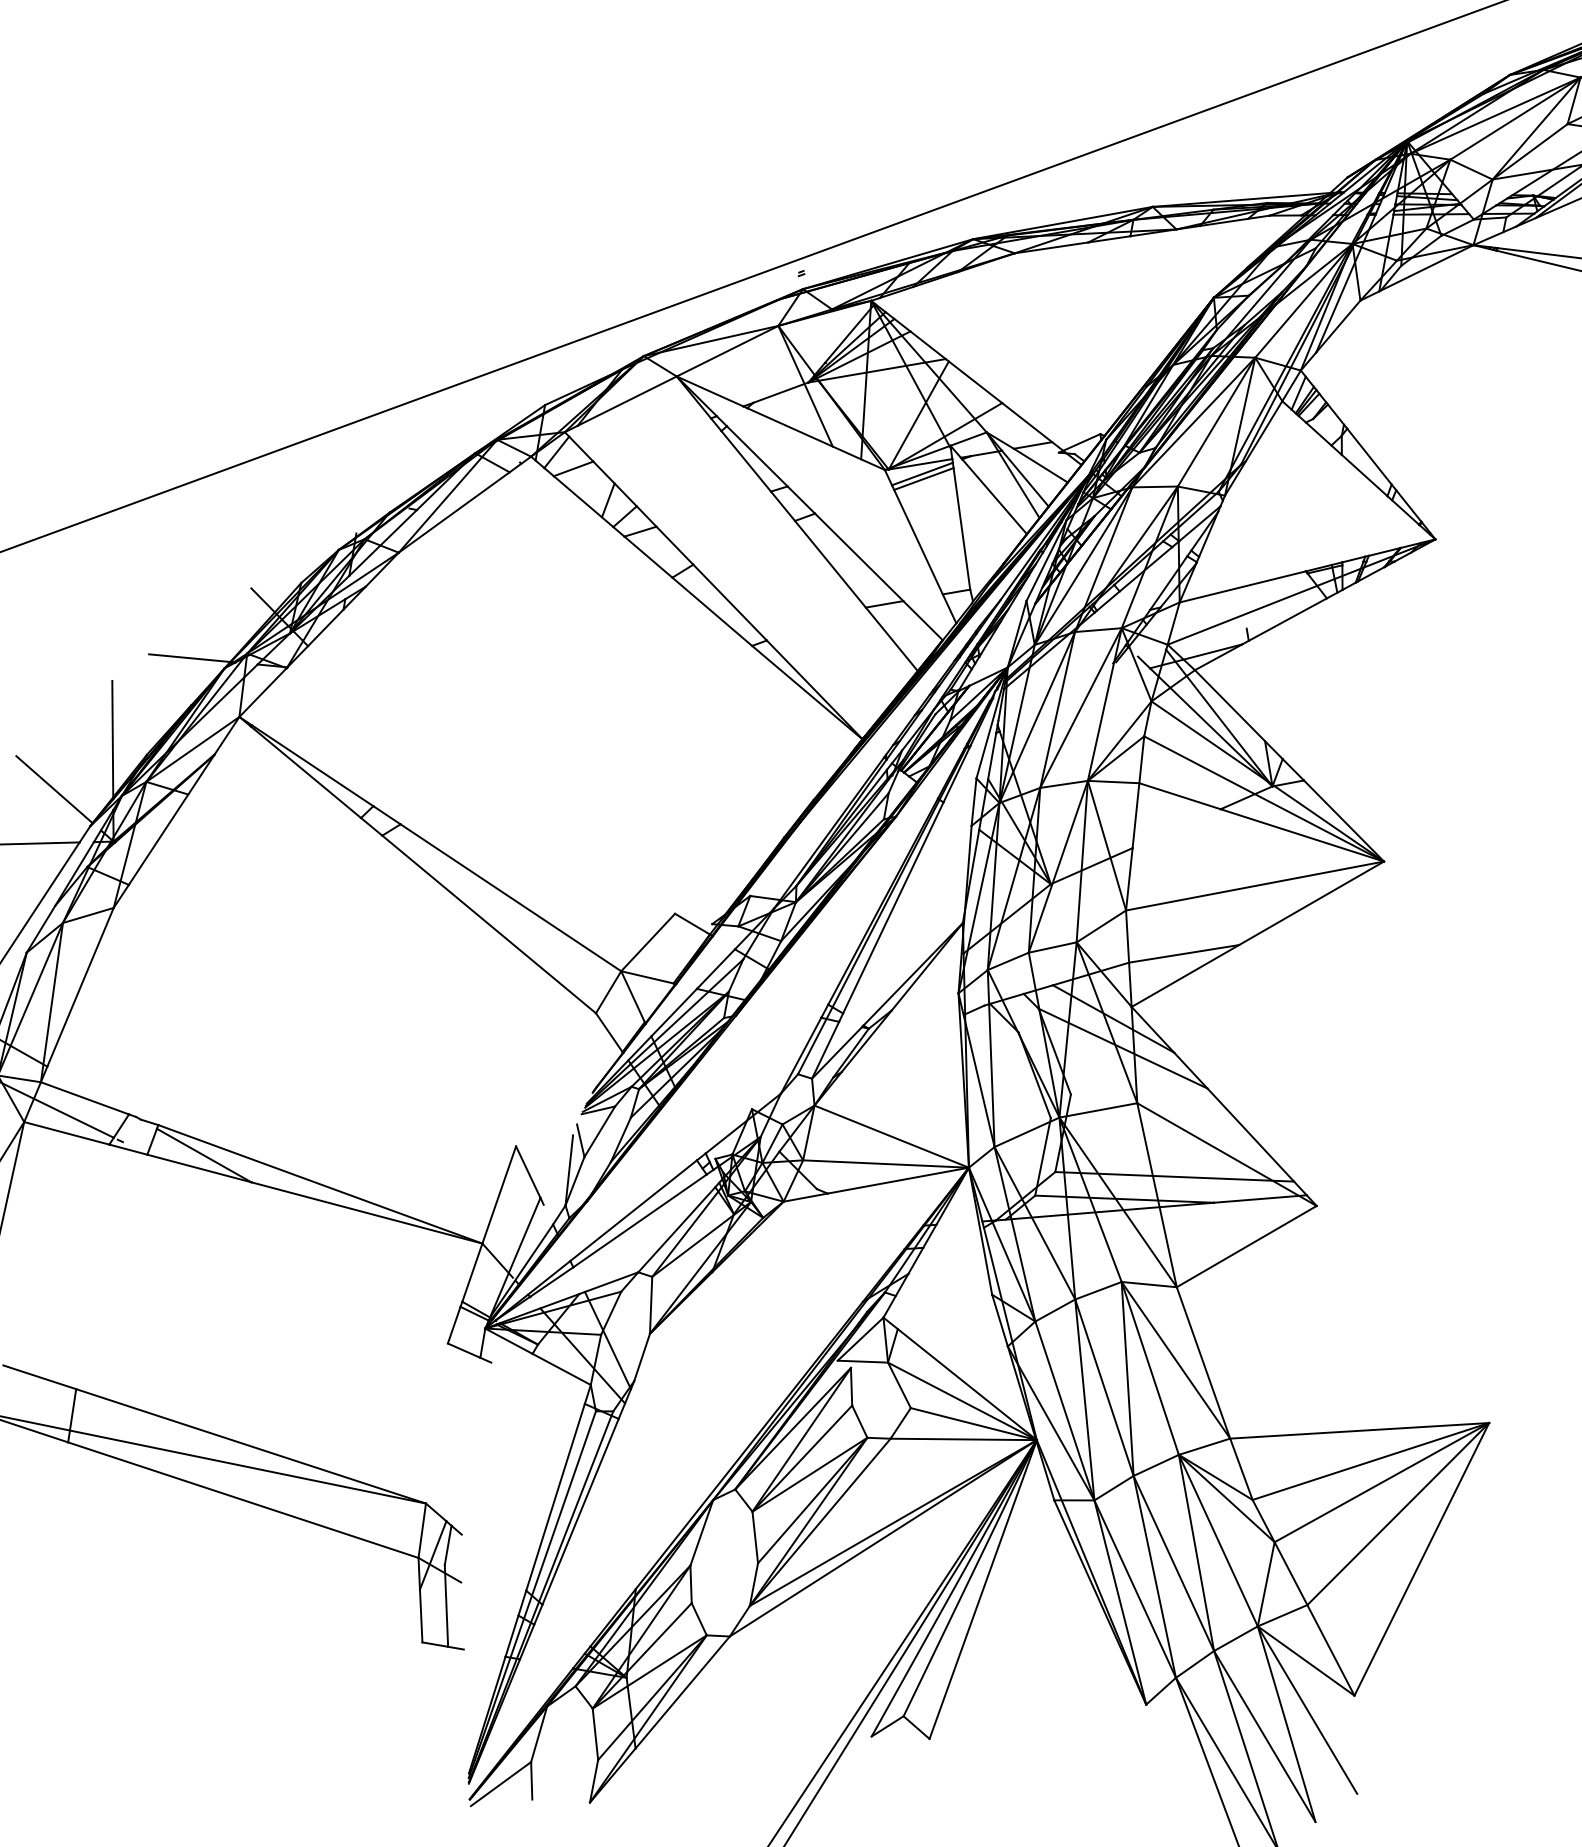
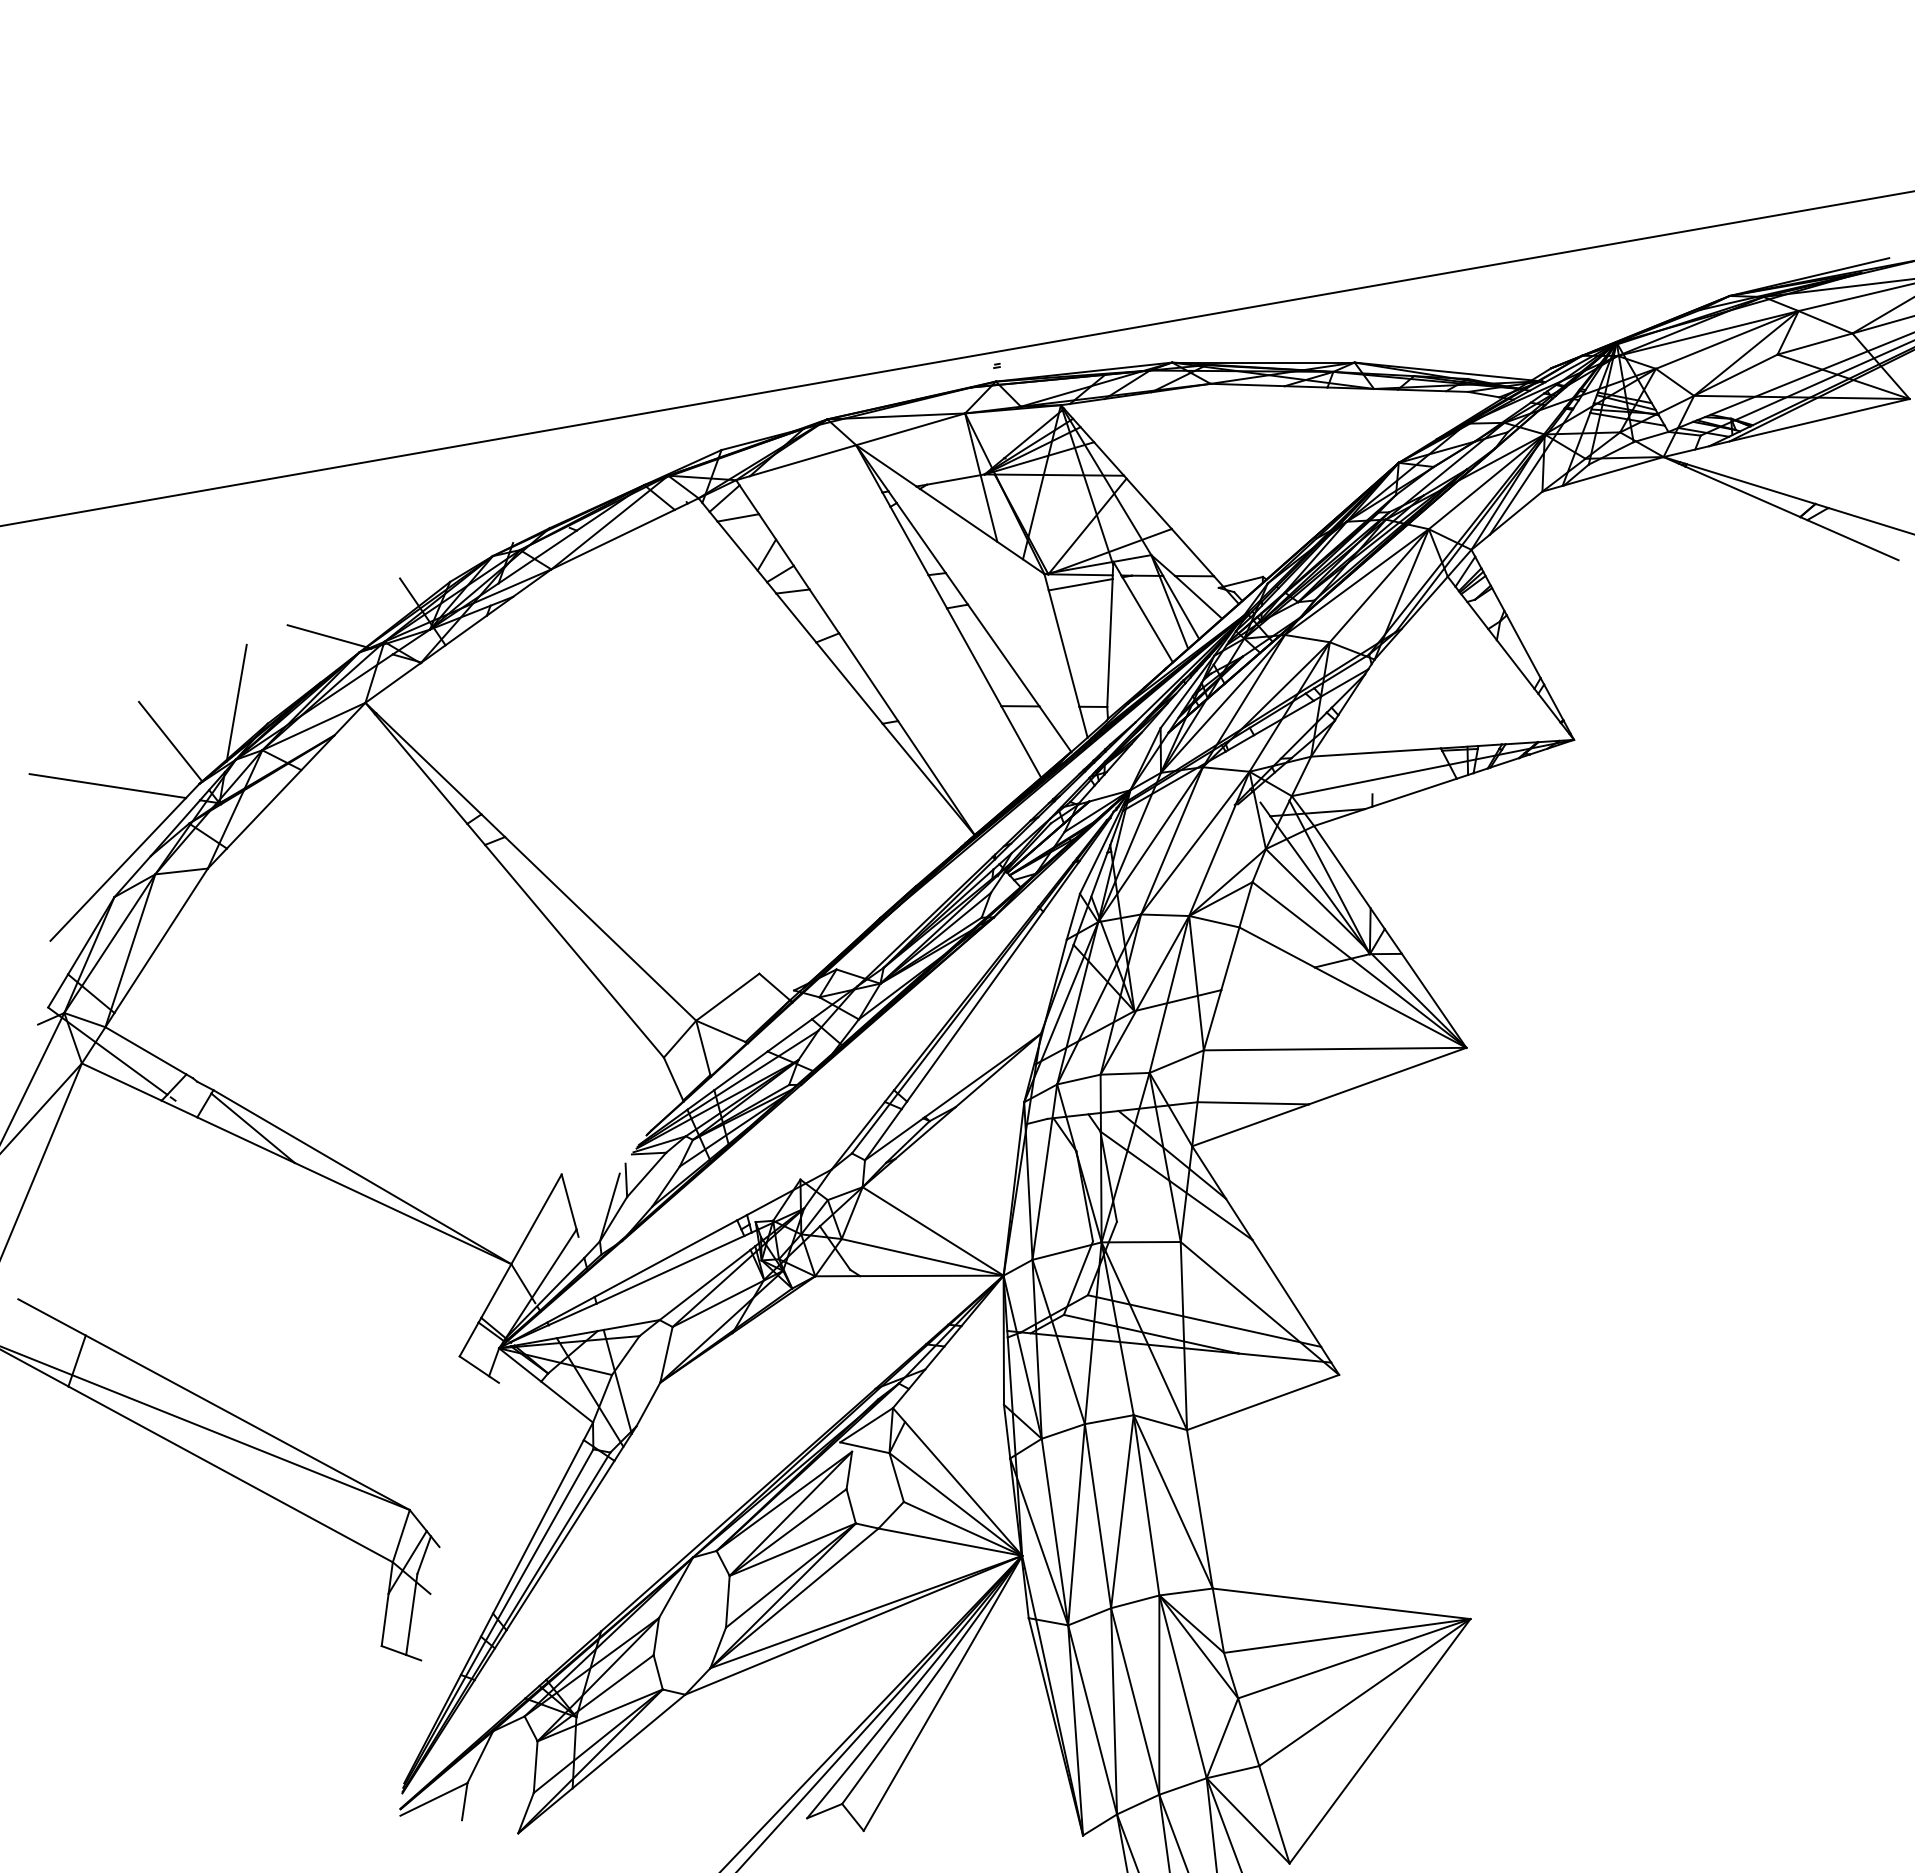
line: (924, 478) -> (1081, 589), removed

